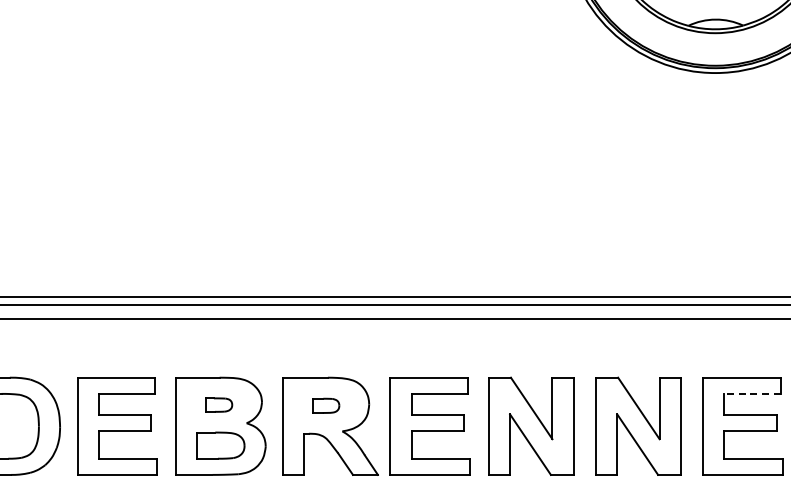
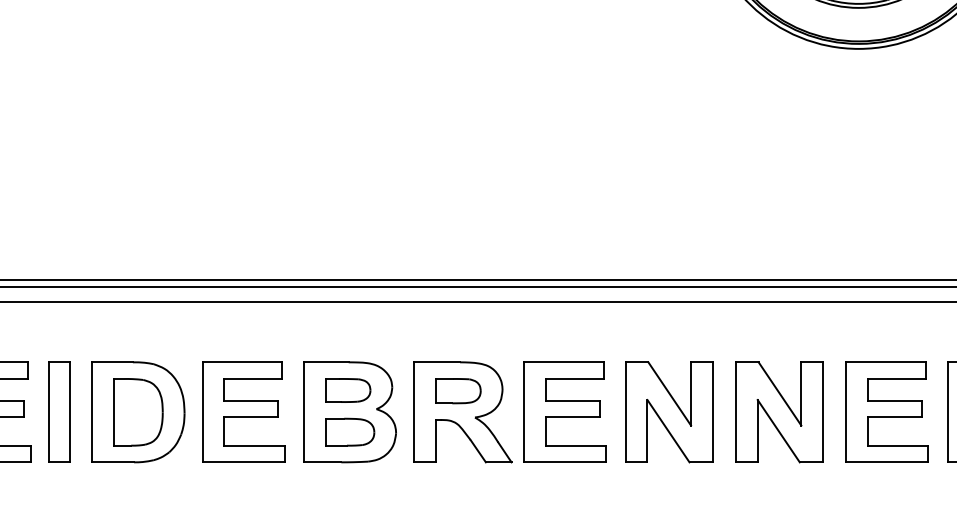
line: (752, 393) -> (896, 378), dashed -> solid
part: (219, 405) -> (348, 390), size x1.67
part: (326, 406) -> (458, 391), size x1.67

